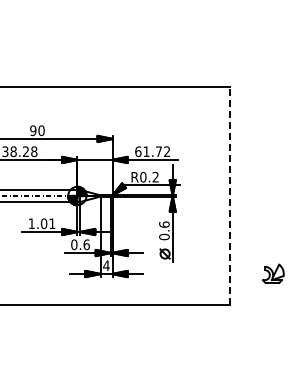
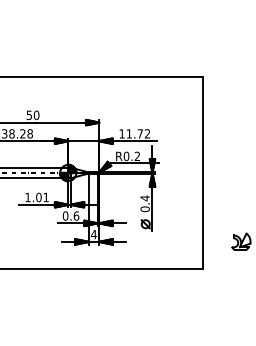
text: (33, 130) -> (29, 115), 90 -> 50
text: (138, 151) -> (122, 133), 61.72 -> 11.72
line: (229, 196) -> (202, 173), dashed -> solid
text: (164, 224) -> (145, 198), 0.6 -> 0.4

